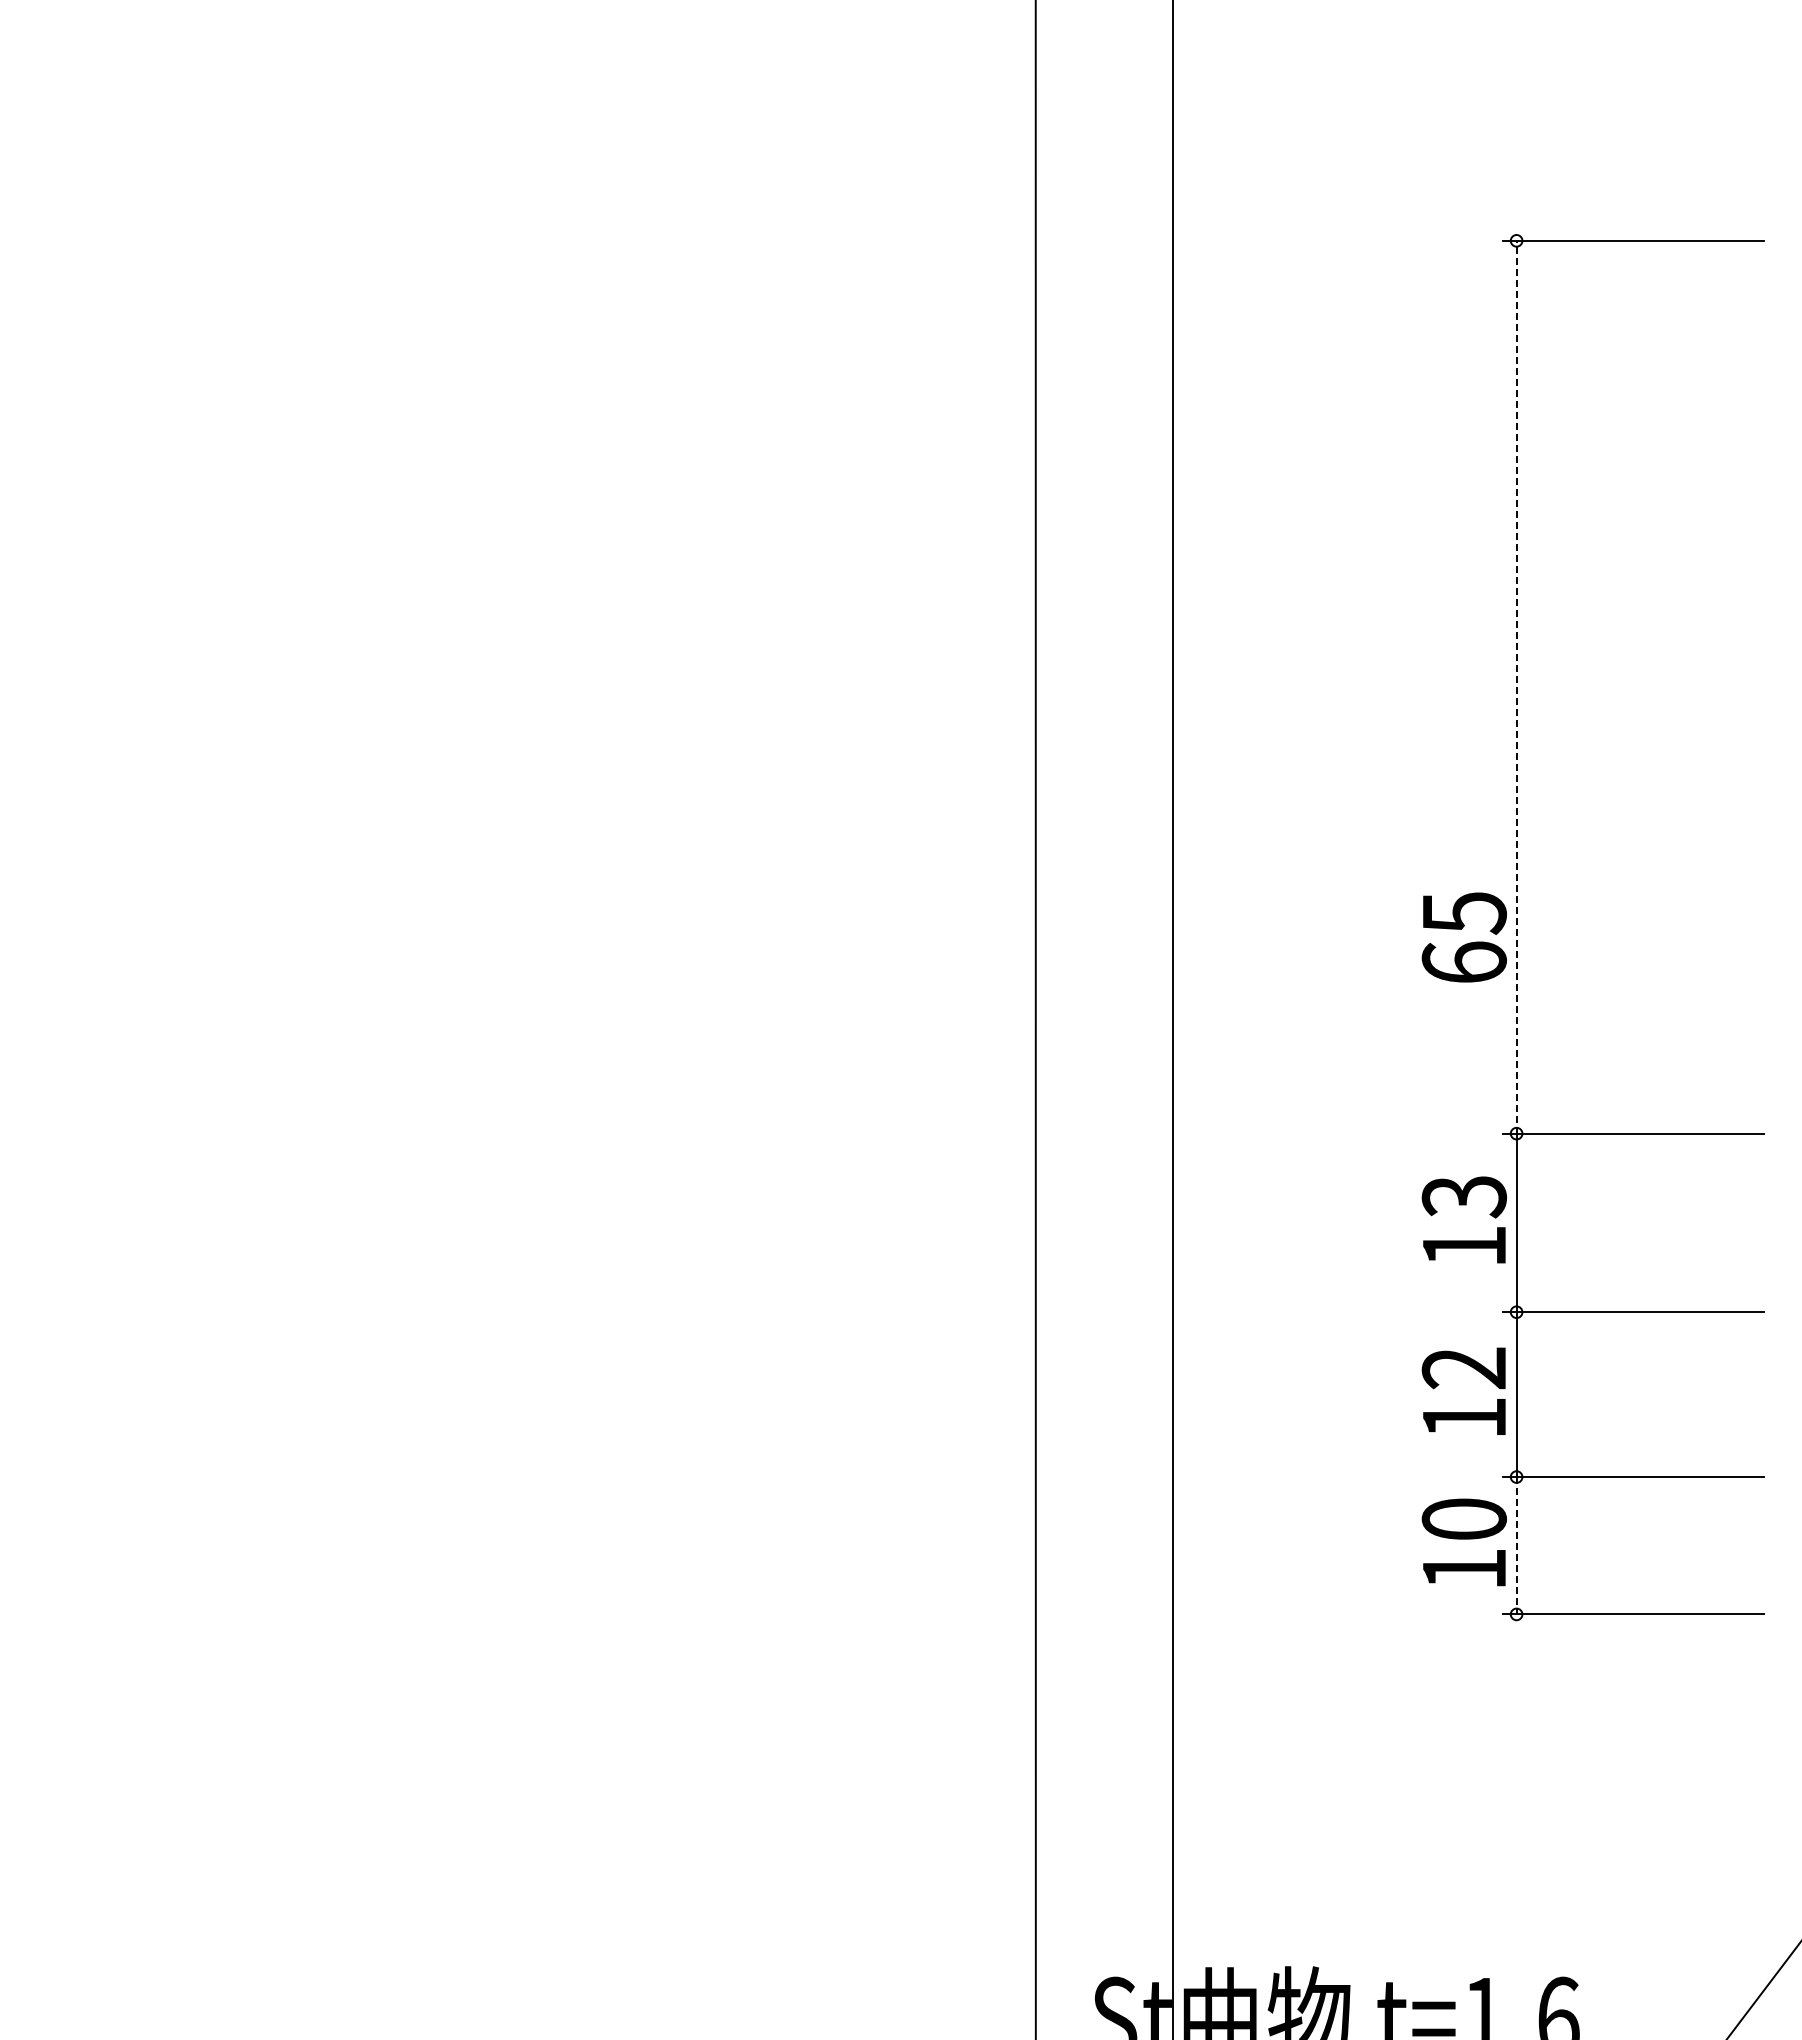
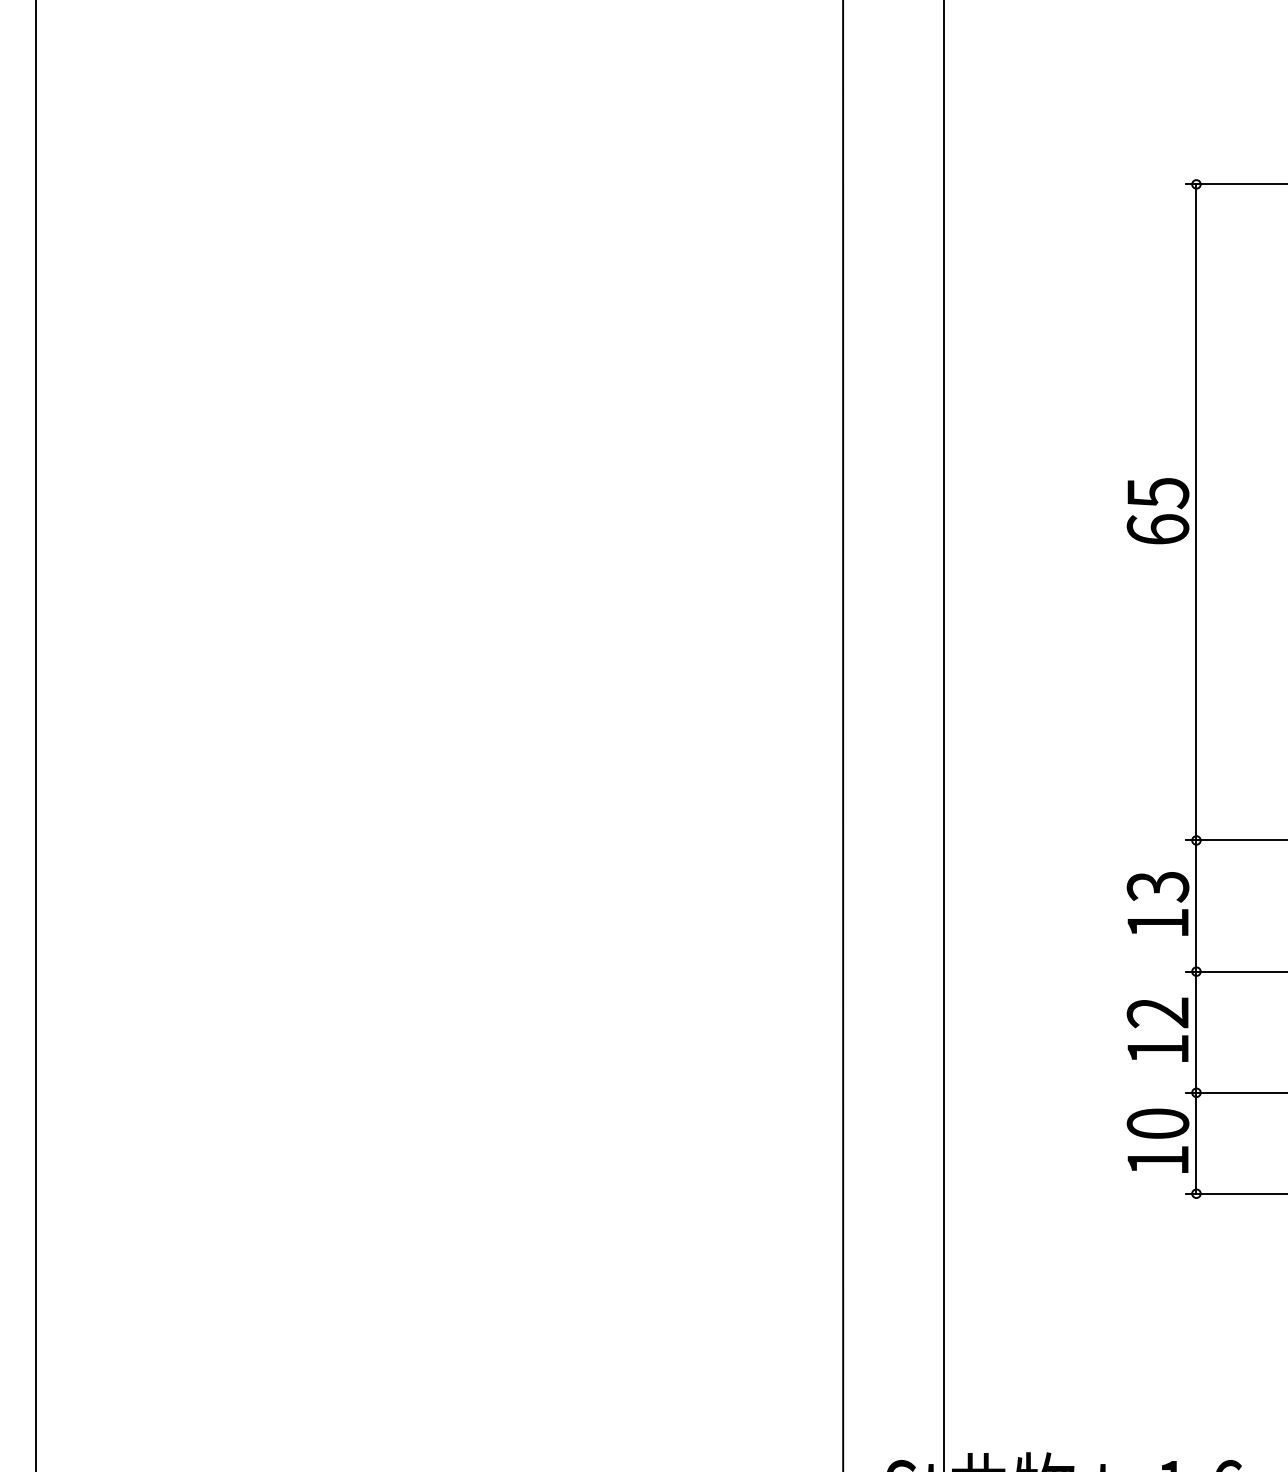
line: (1516, 686) -> (1196, 511), dashed -> solid
text: (1463, 937) -> (1157, 511), moved
line: (1516, 1545) -> (1196, 1143), dashed -> solid

